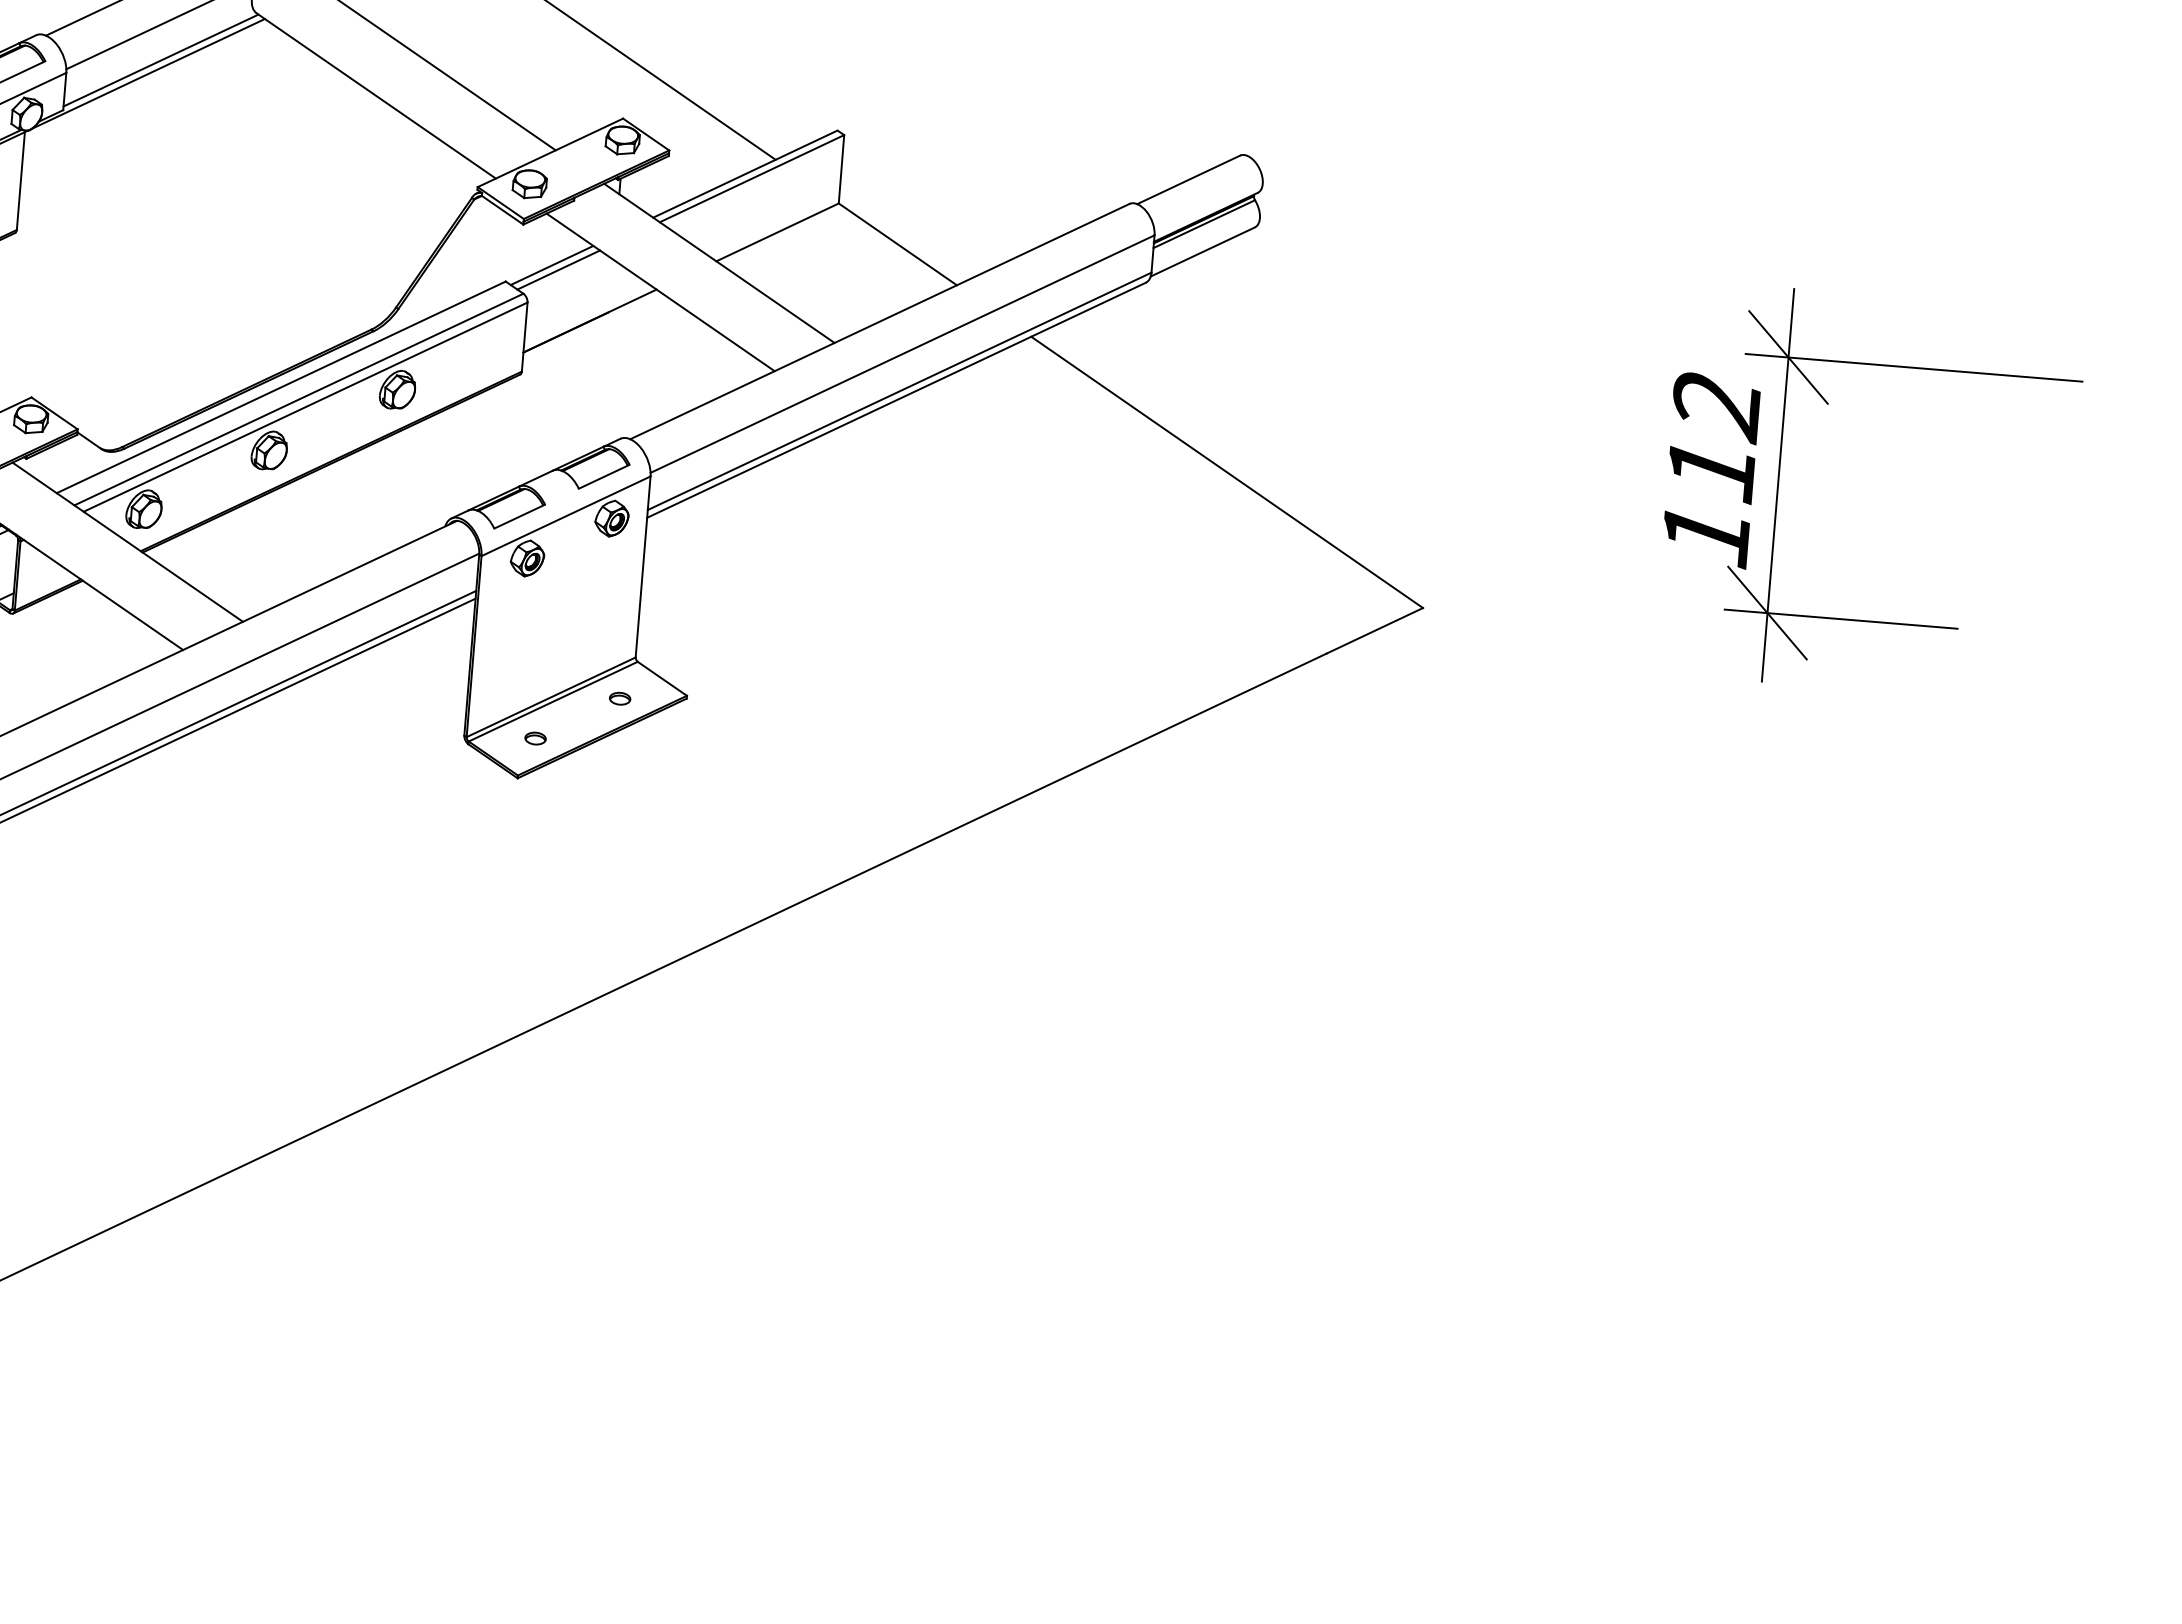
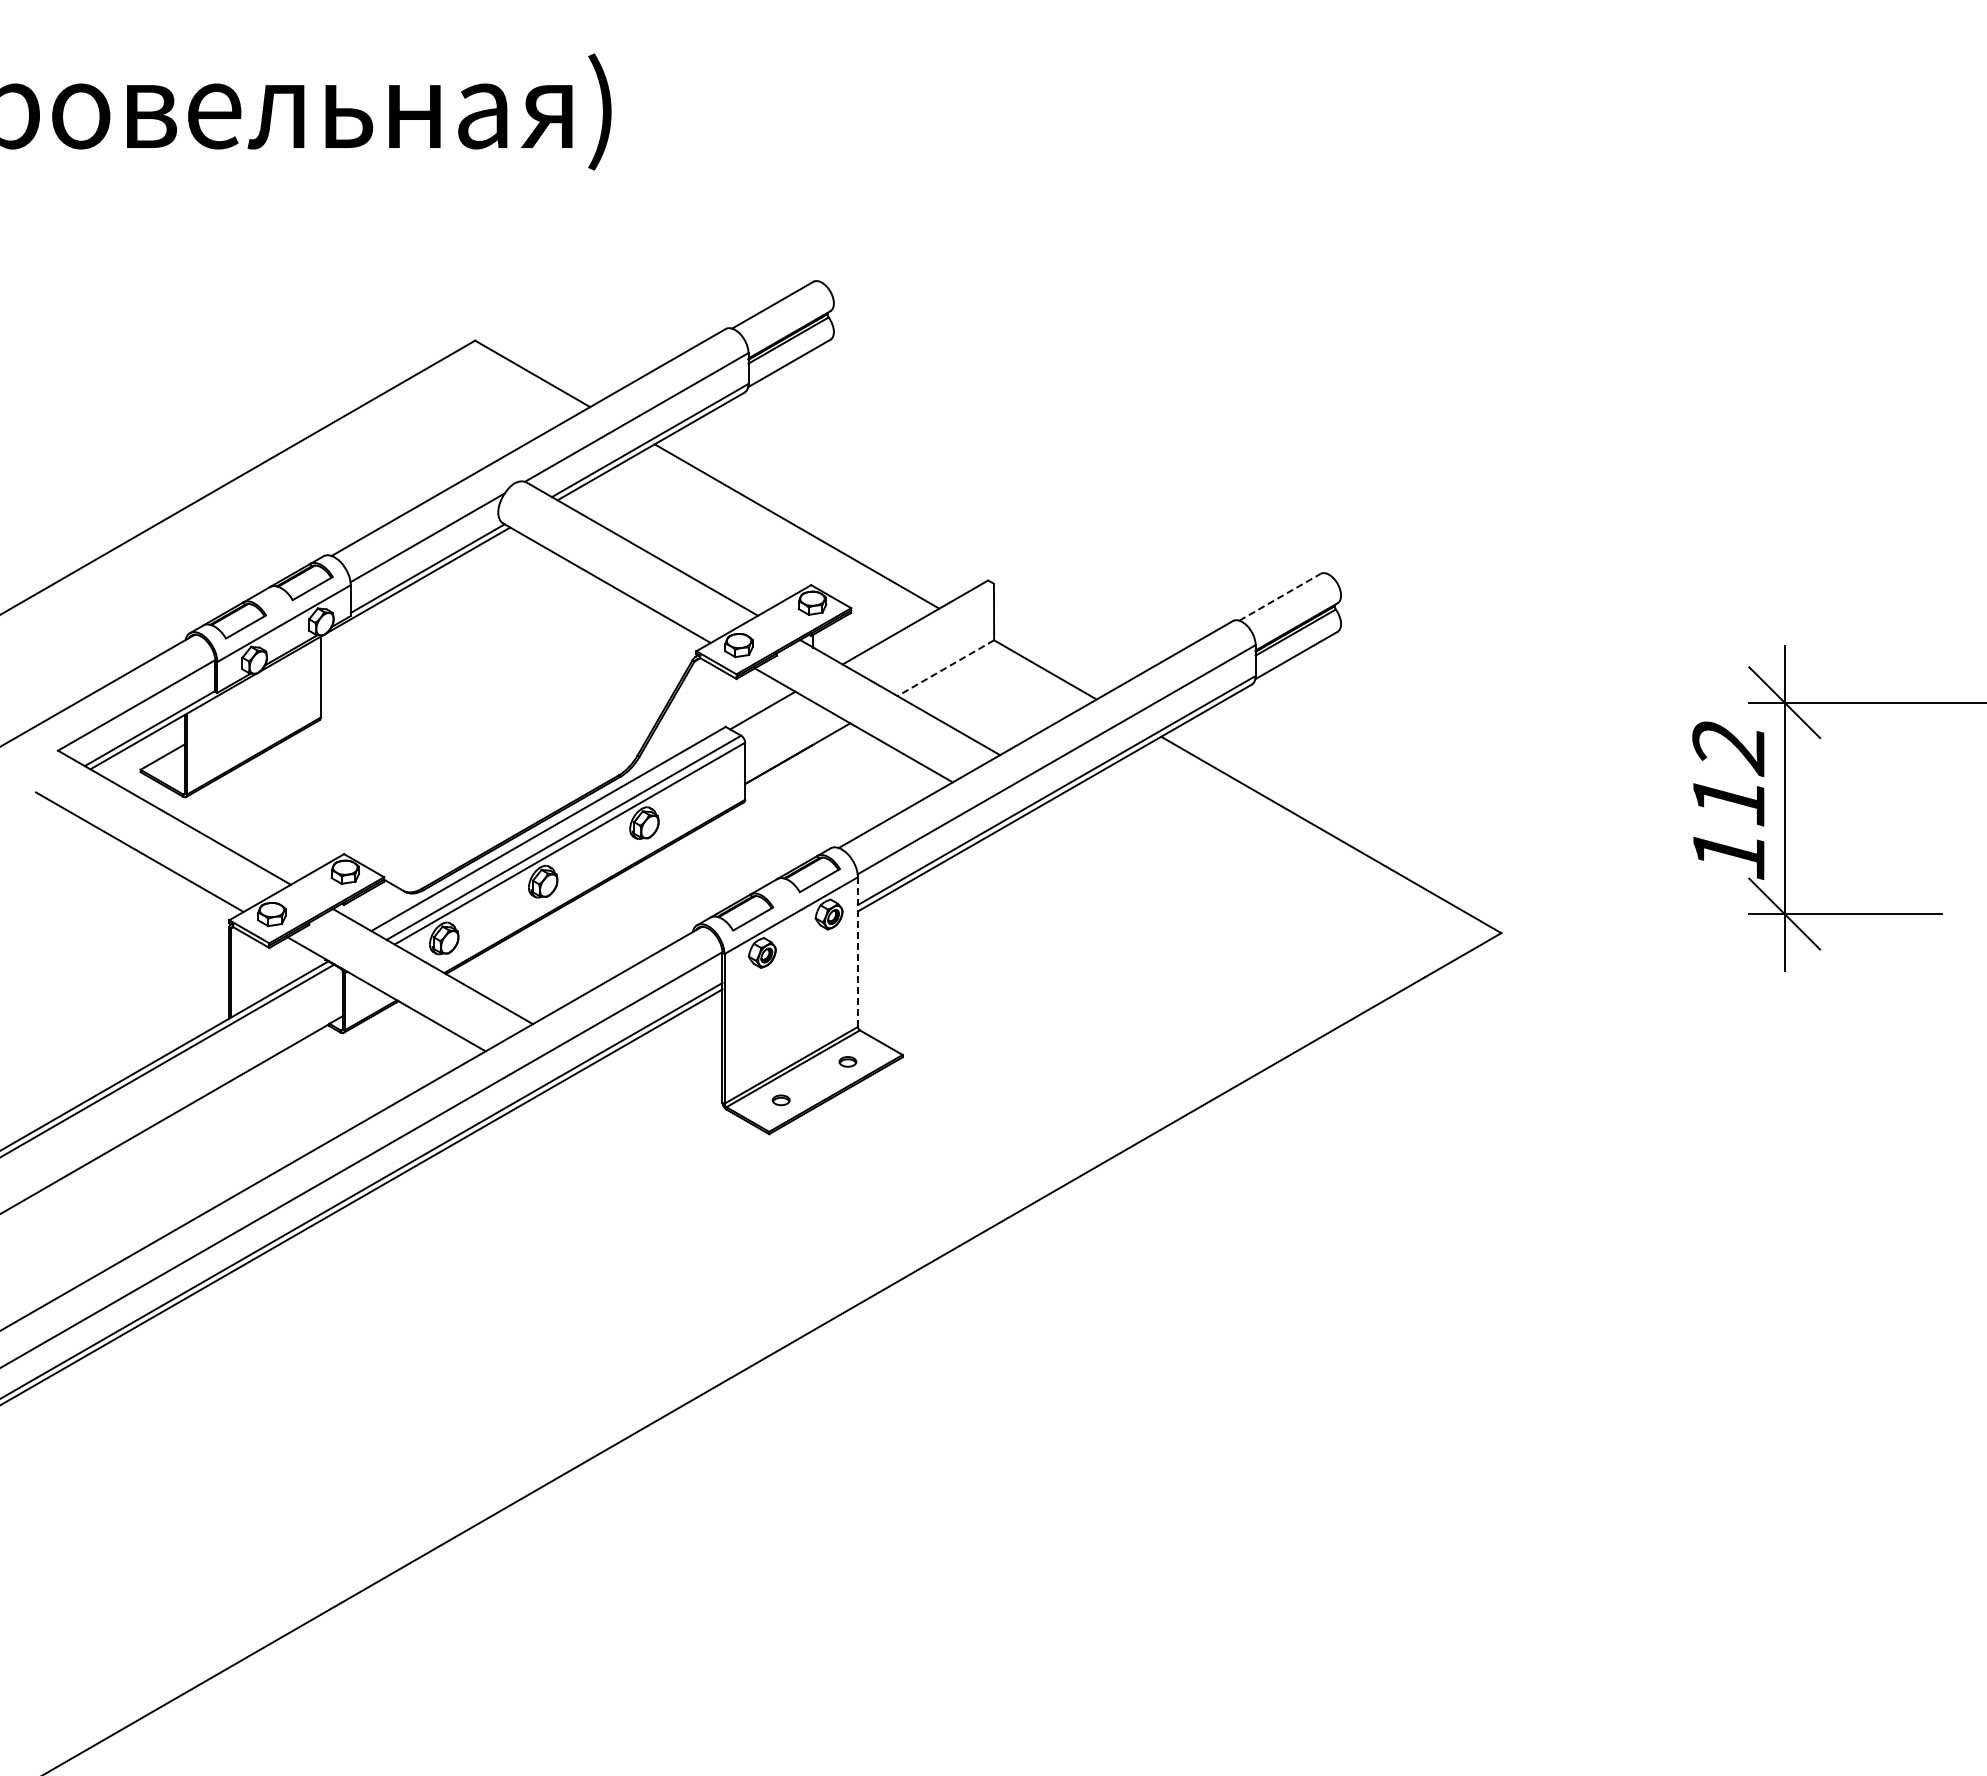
line: (751, 178) -> (920, 625), removed
line: (1188, 180) -> (1279, 597), solid -> dashed
line: (777, 232) -> (945, 668), solid -> dashed
line: (558, 269) -> (768, 713), removed
line: (642, 567) -> (857, 952), solid -> dashed

